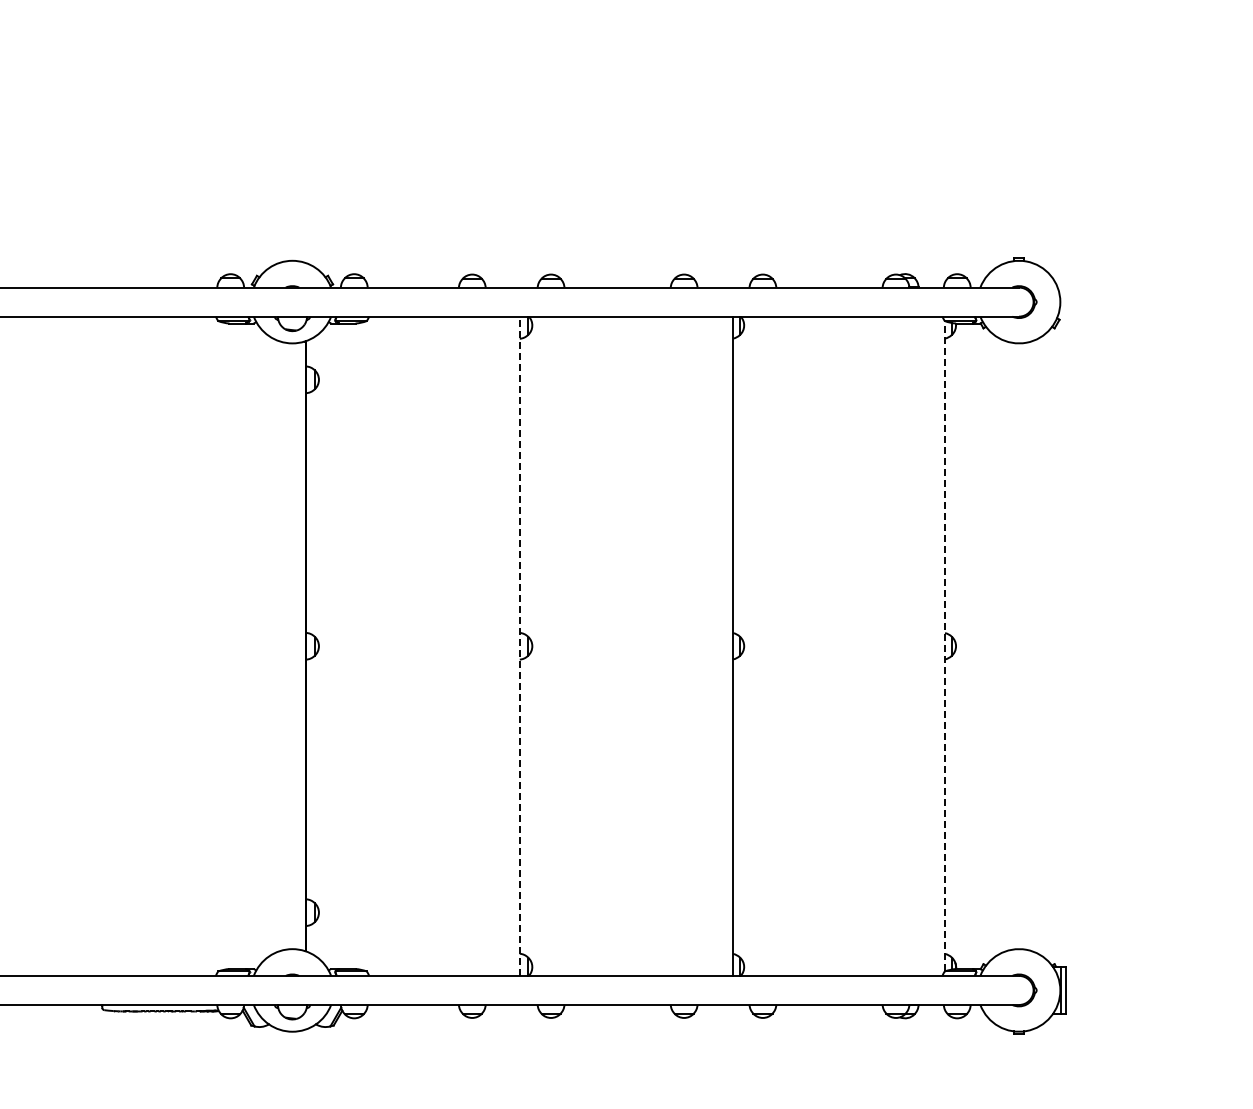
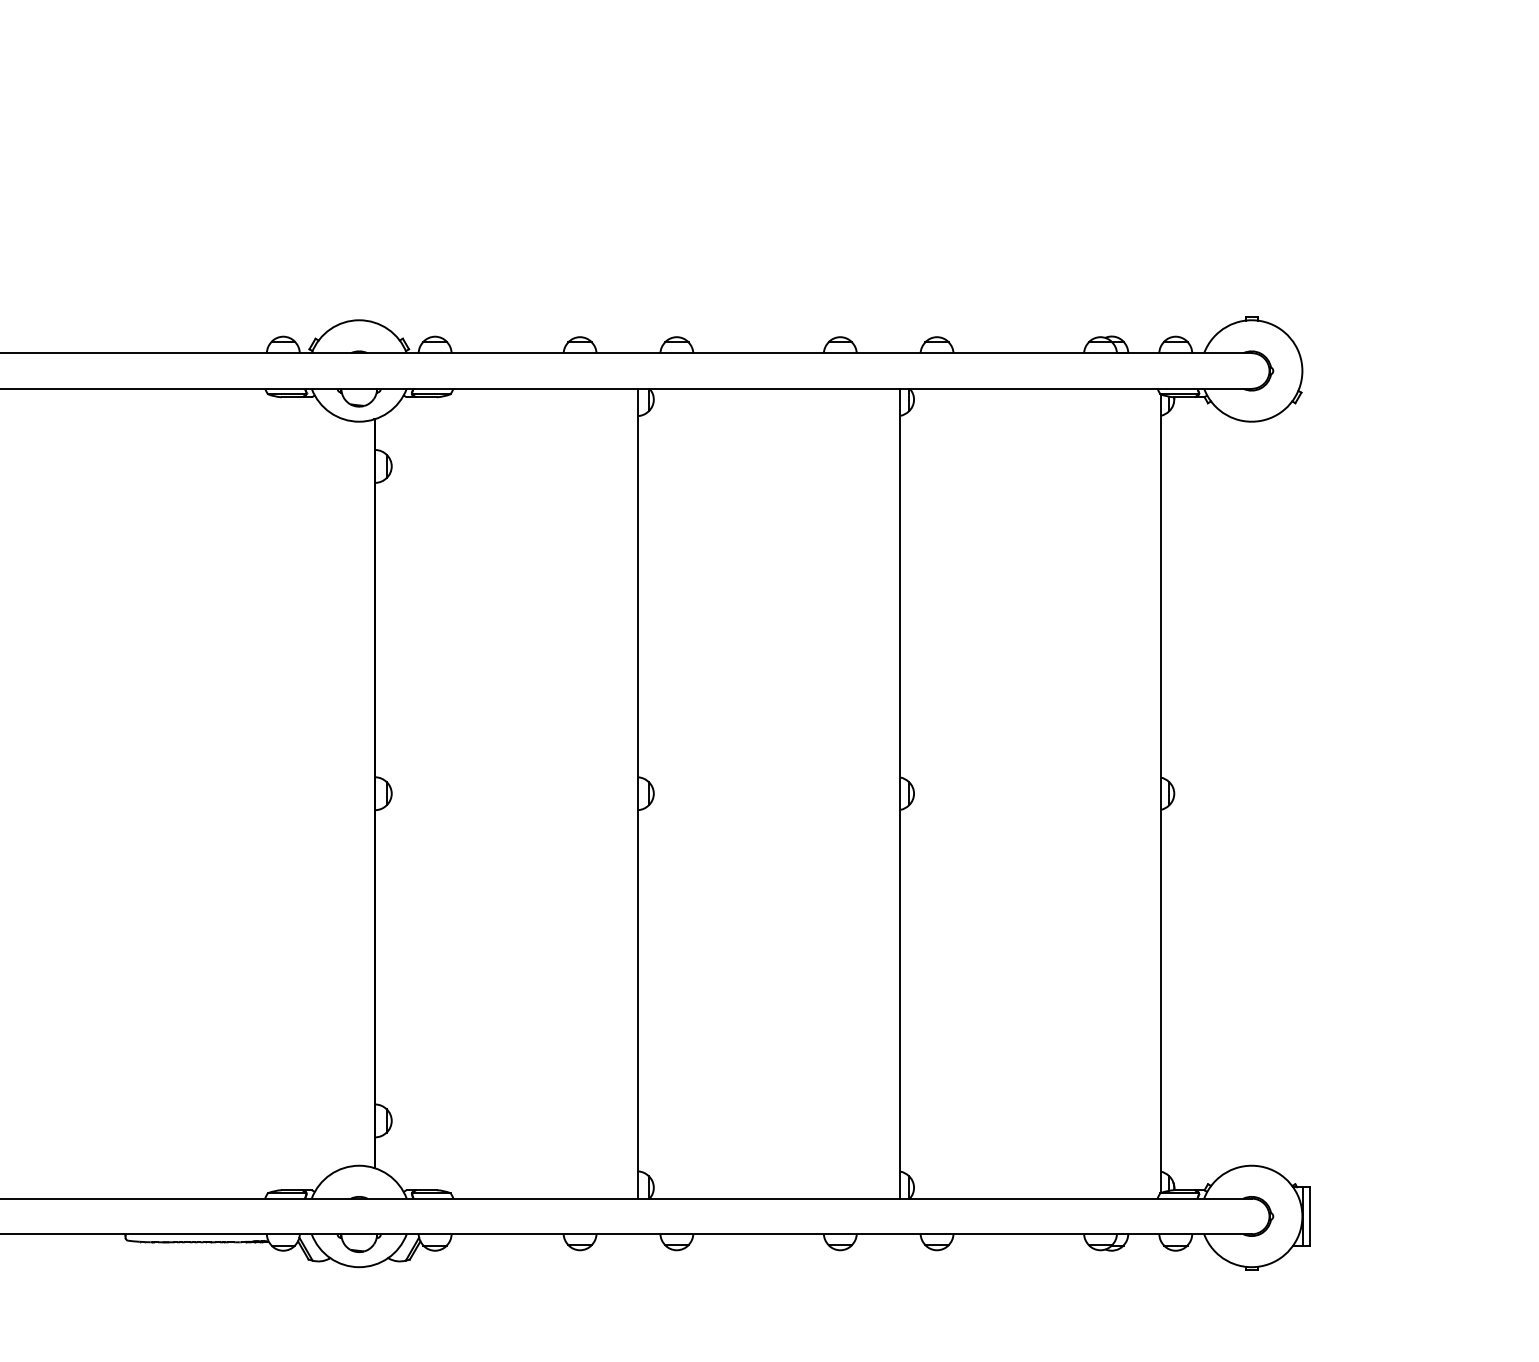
line: (944, 645) -> (1160, 792), dashed -> solid
line: (519, 646) -> (638, 794), dashed -> solid

